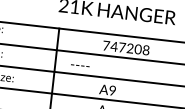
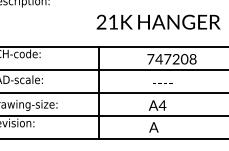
text: (79, 65) -> (162, 83), moved
text: (112, 90) -> (162, 105), A9 -> A4

